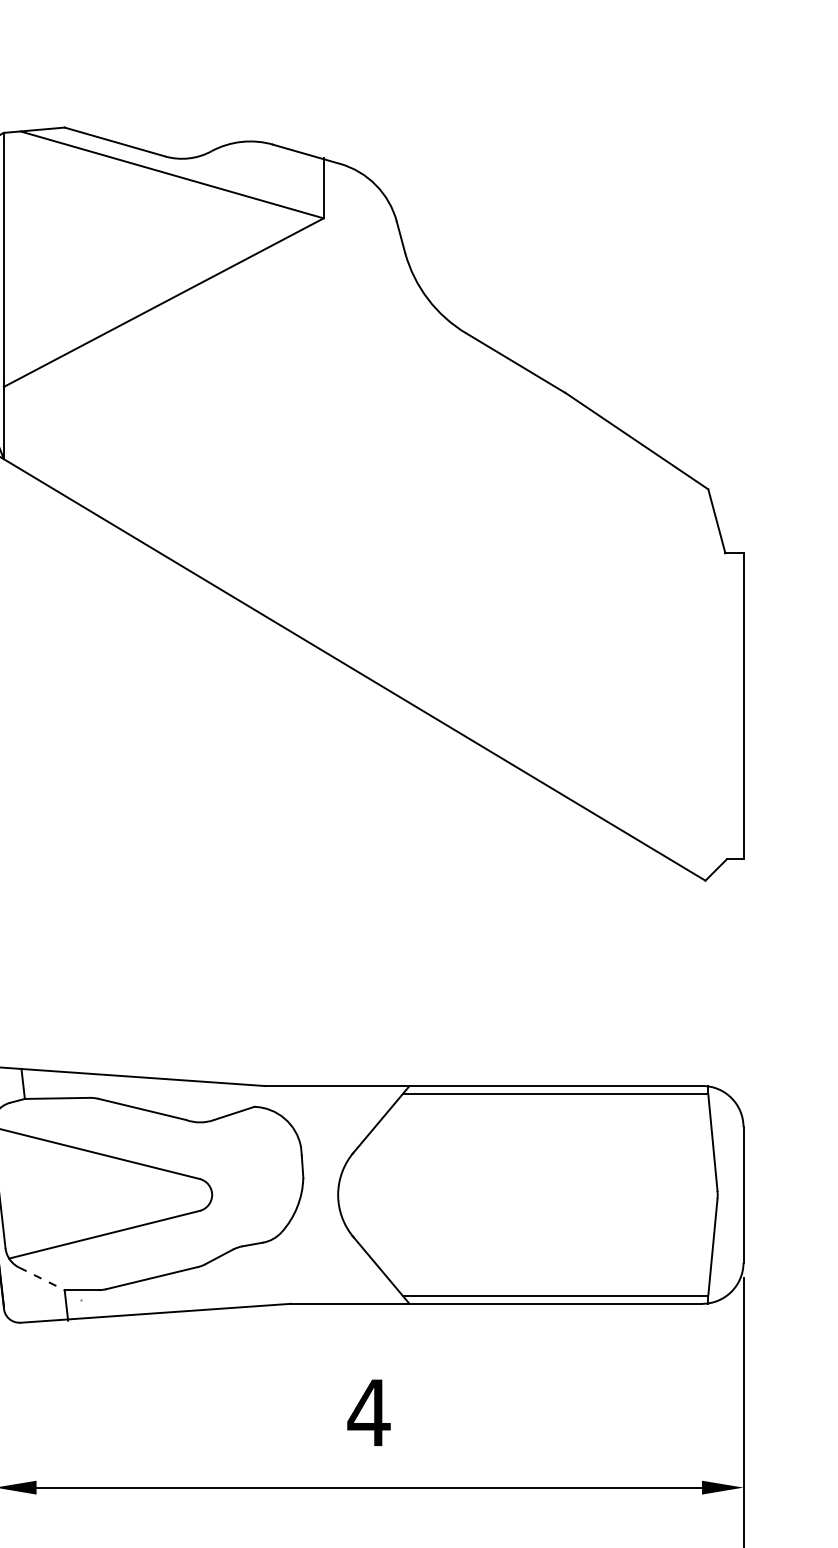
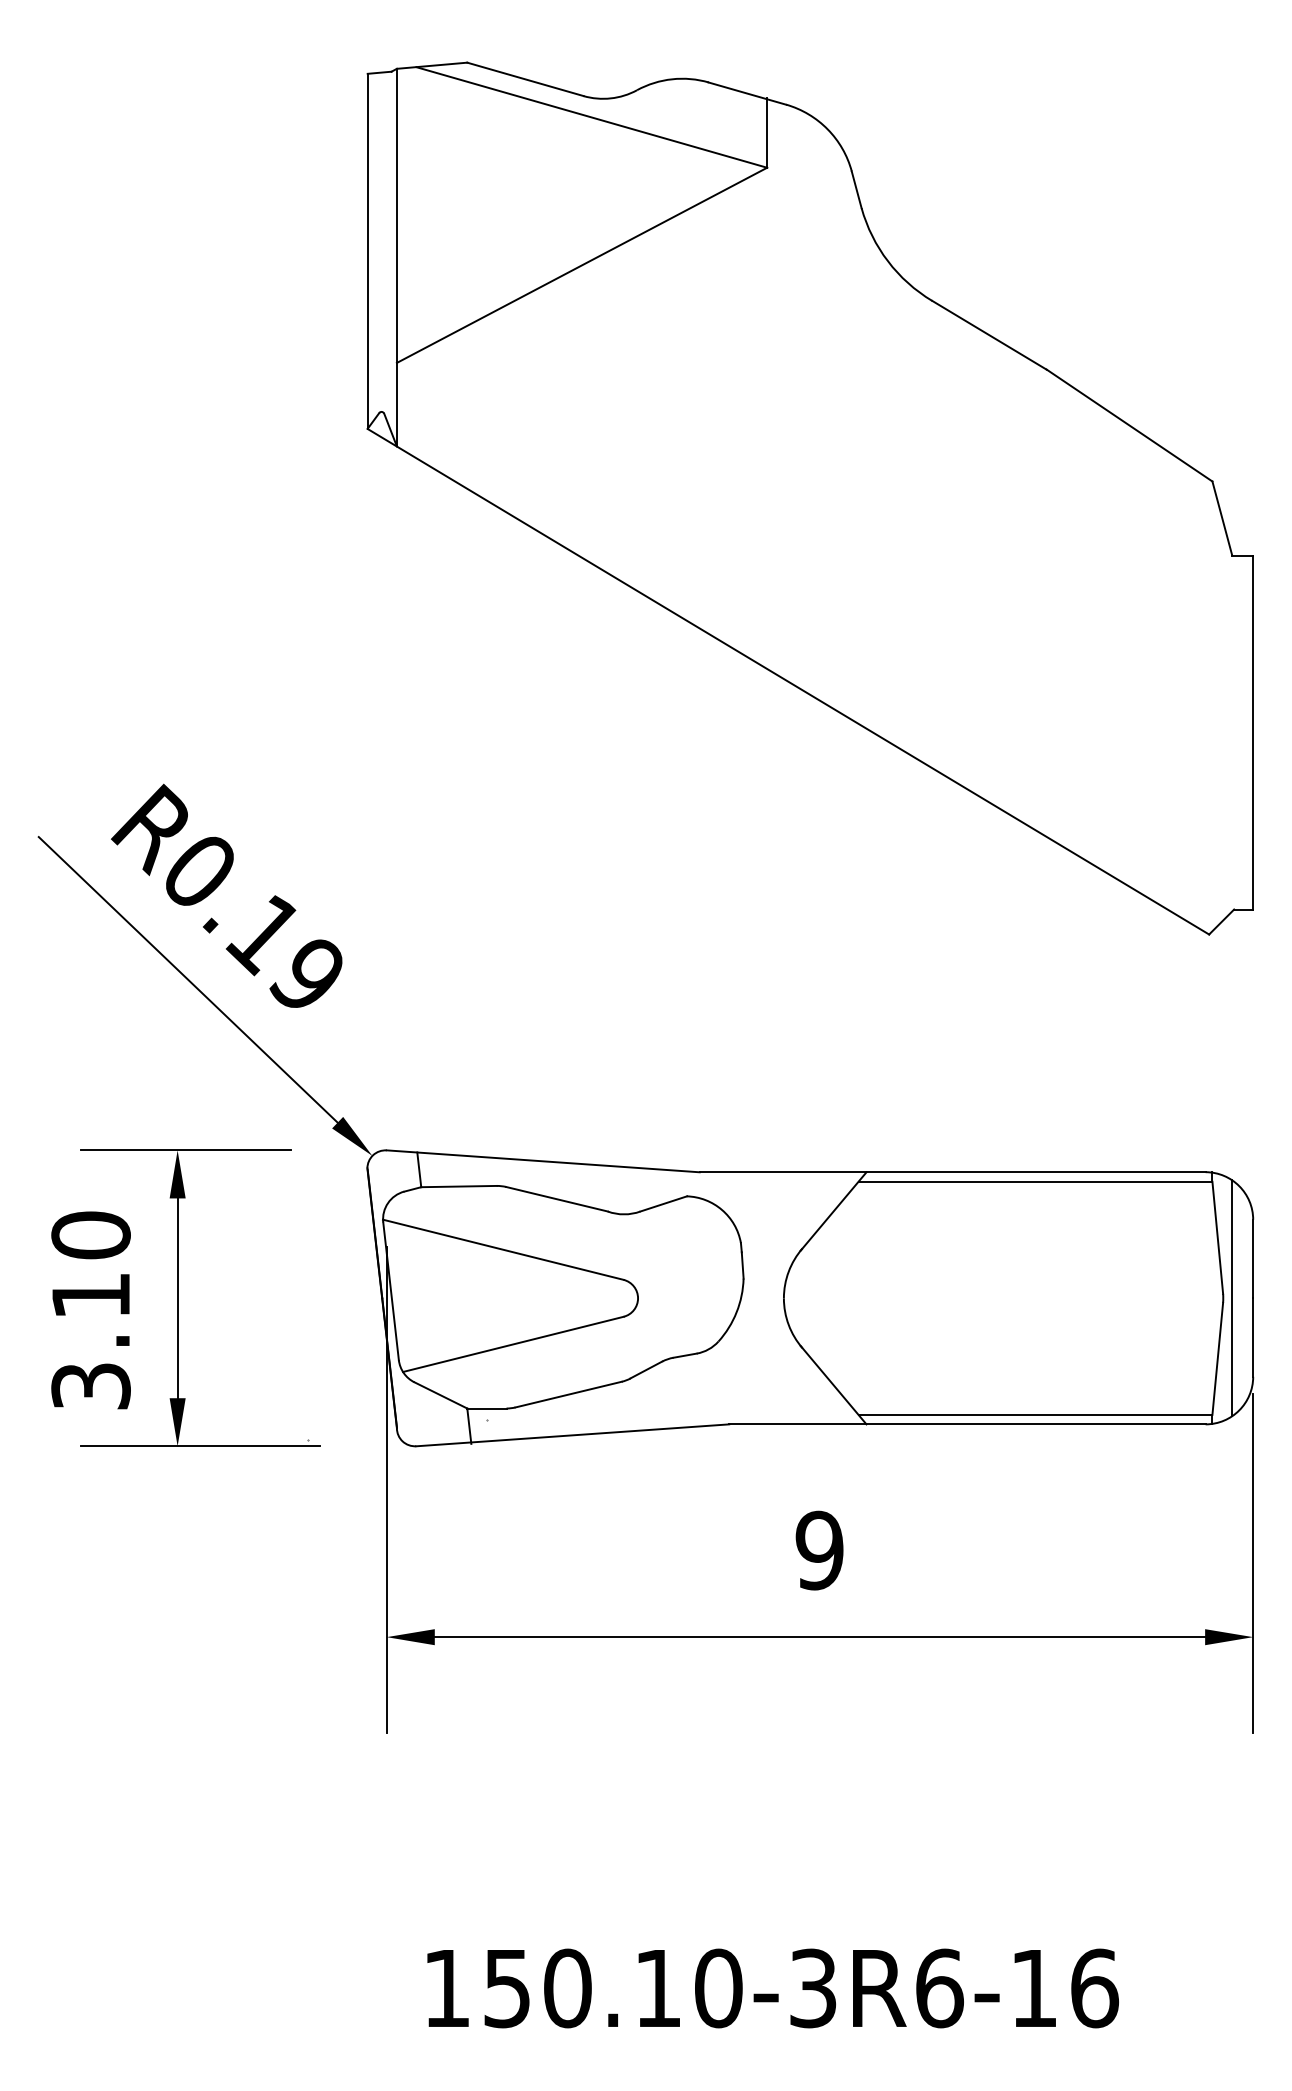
line: (725, 1195) -> (1232, 1298), added
line: (42, 1278) -> (441, 1395), dashed -> solid
text: (368, 1412) -> (819, 1550), 4 -> 9

